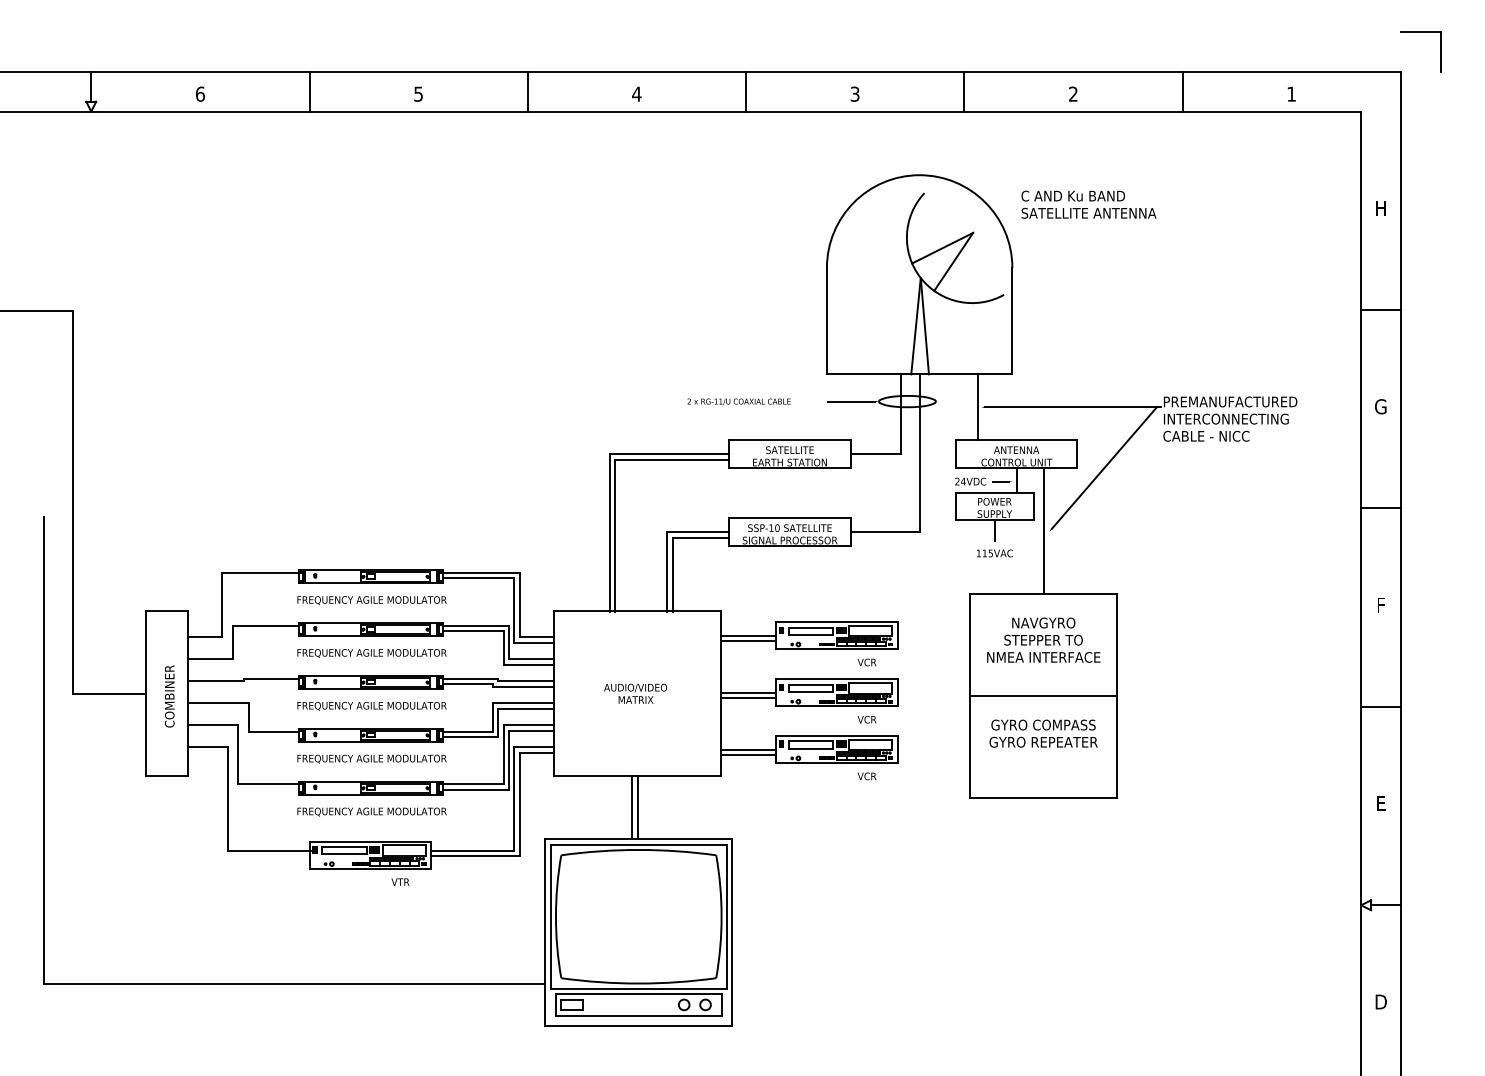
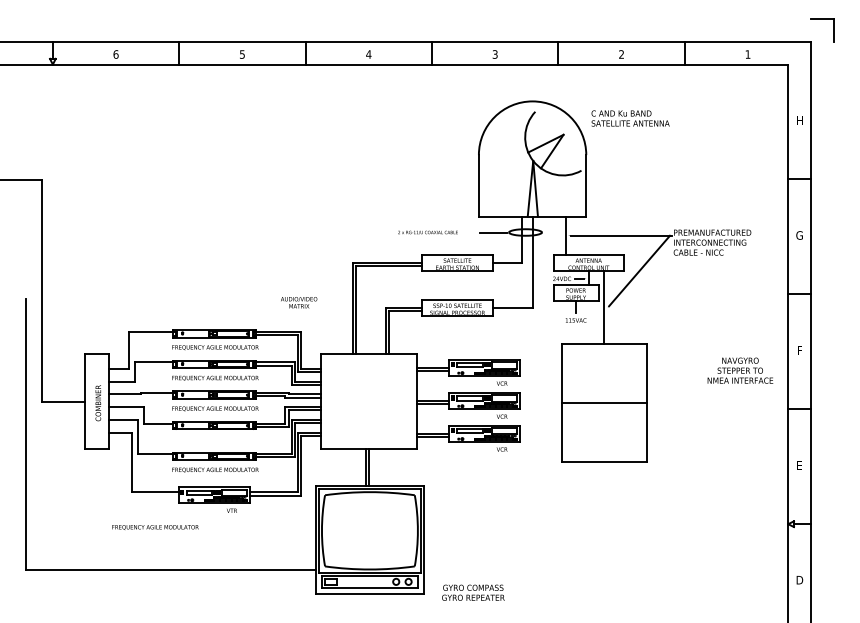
text: (1043, 639) -> (740, 370), moved
text: (636, 693) -> (299, 302), moved
text: (1043, 733) -> (473, 592), moved
text: (372, 759) -> (155, 527), moved

